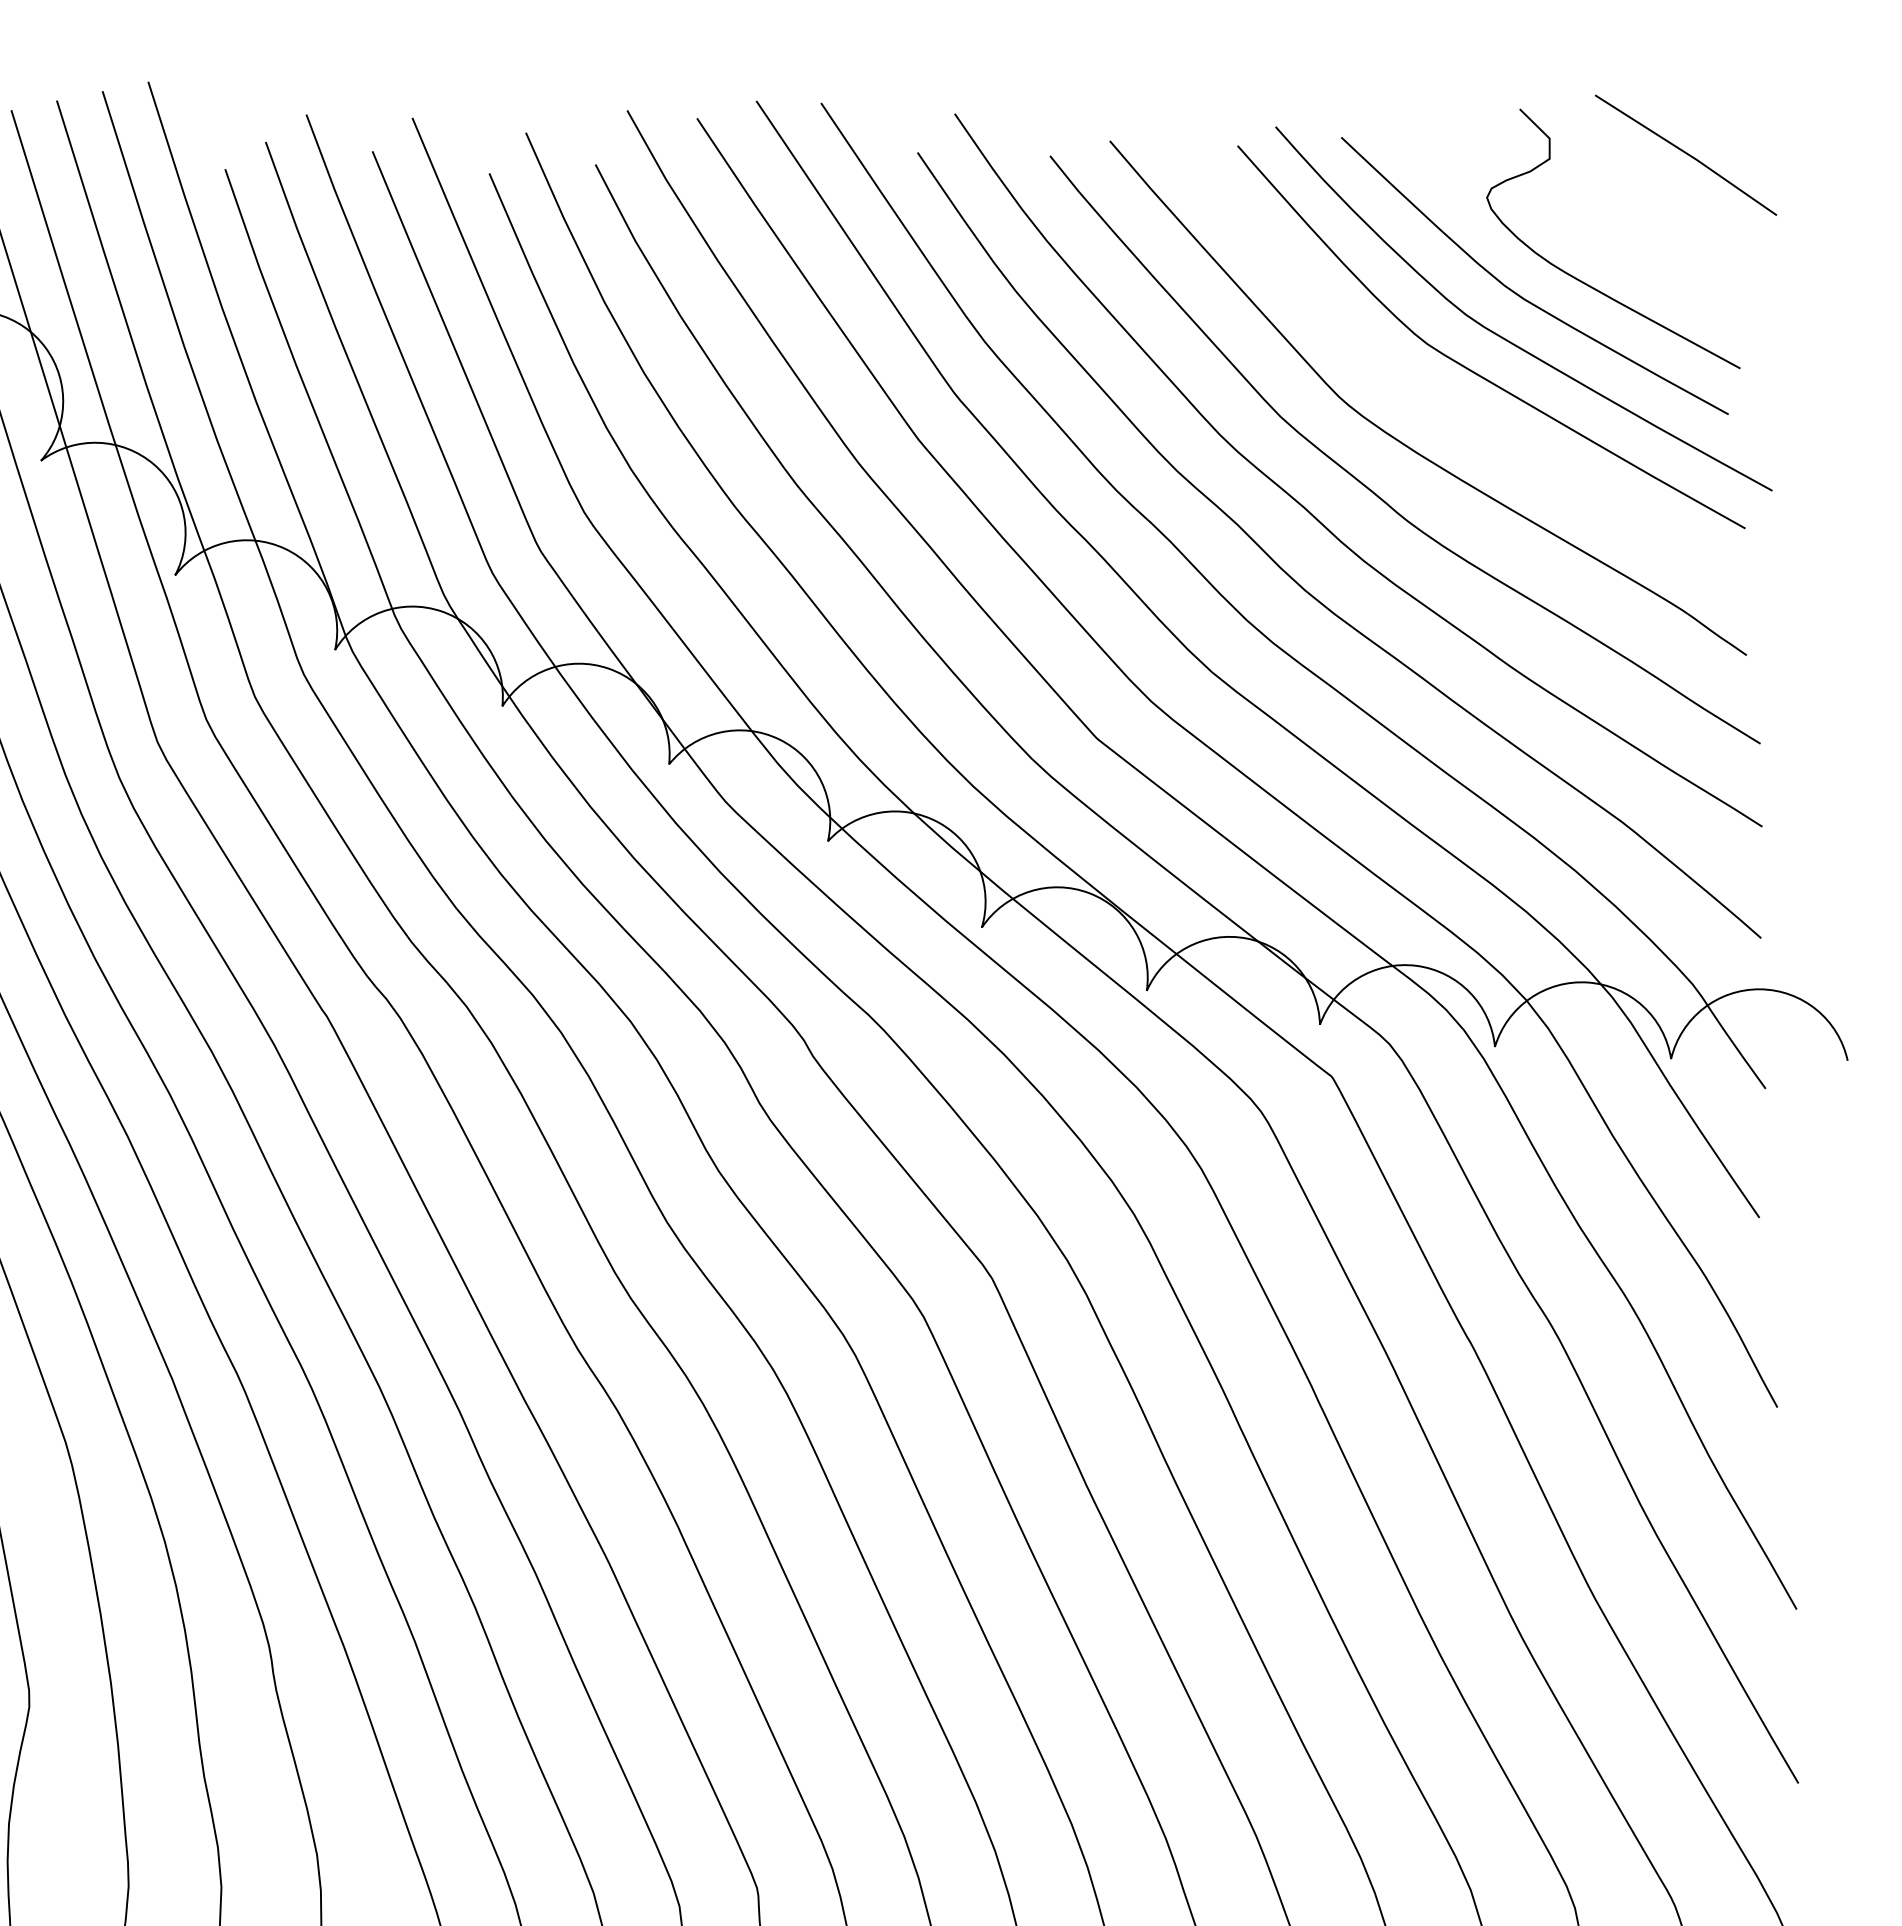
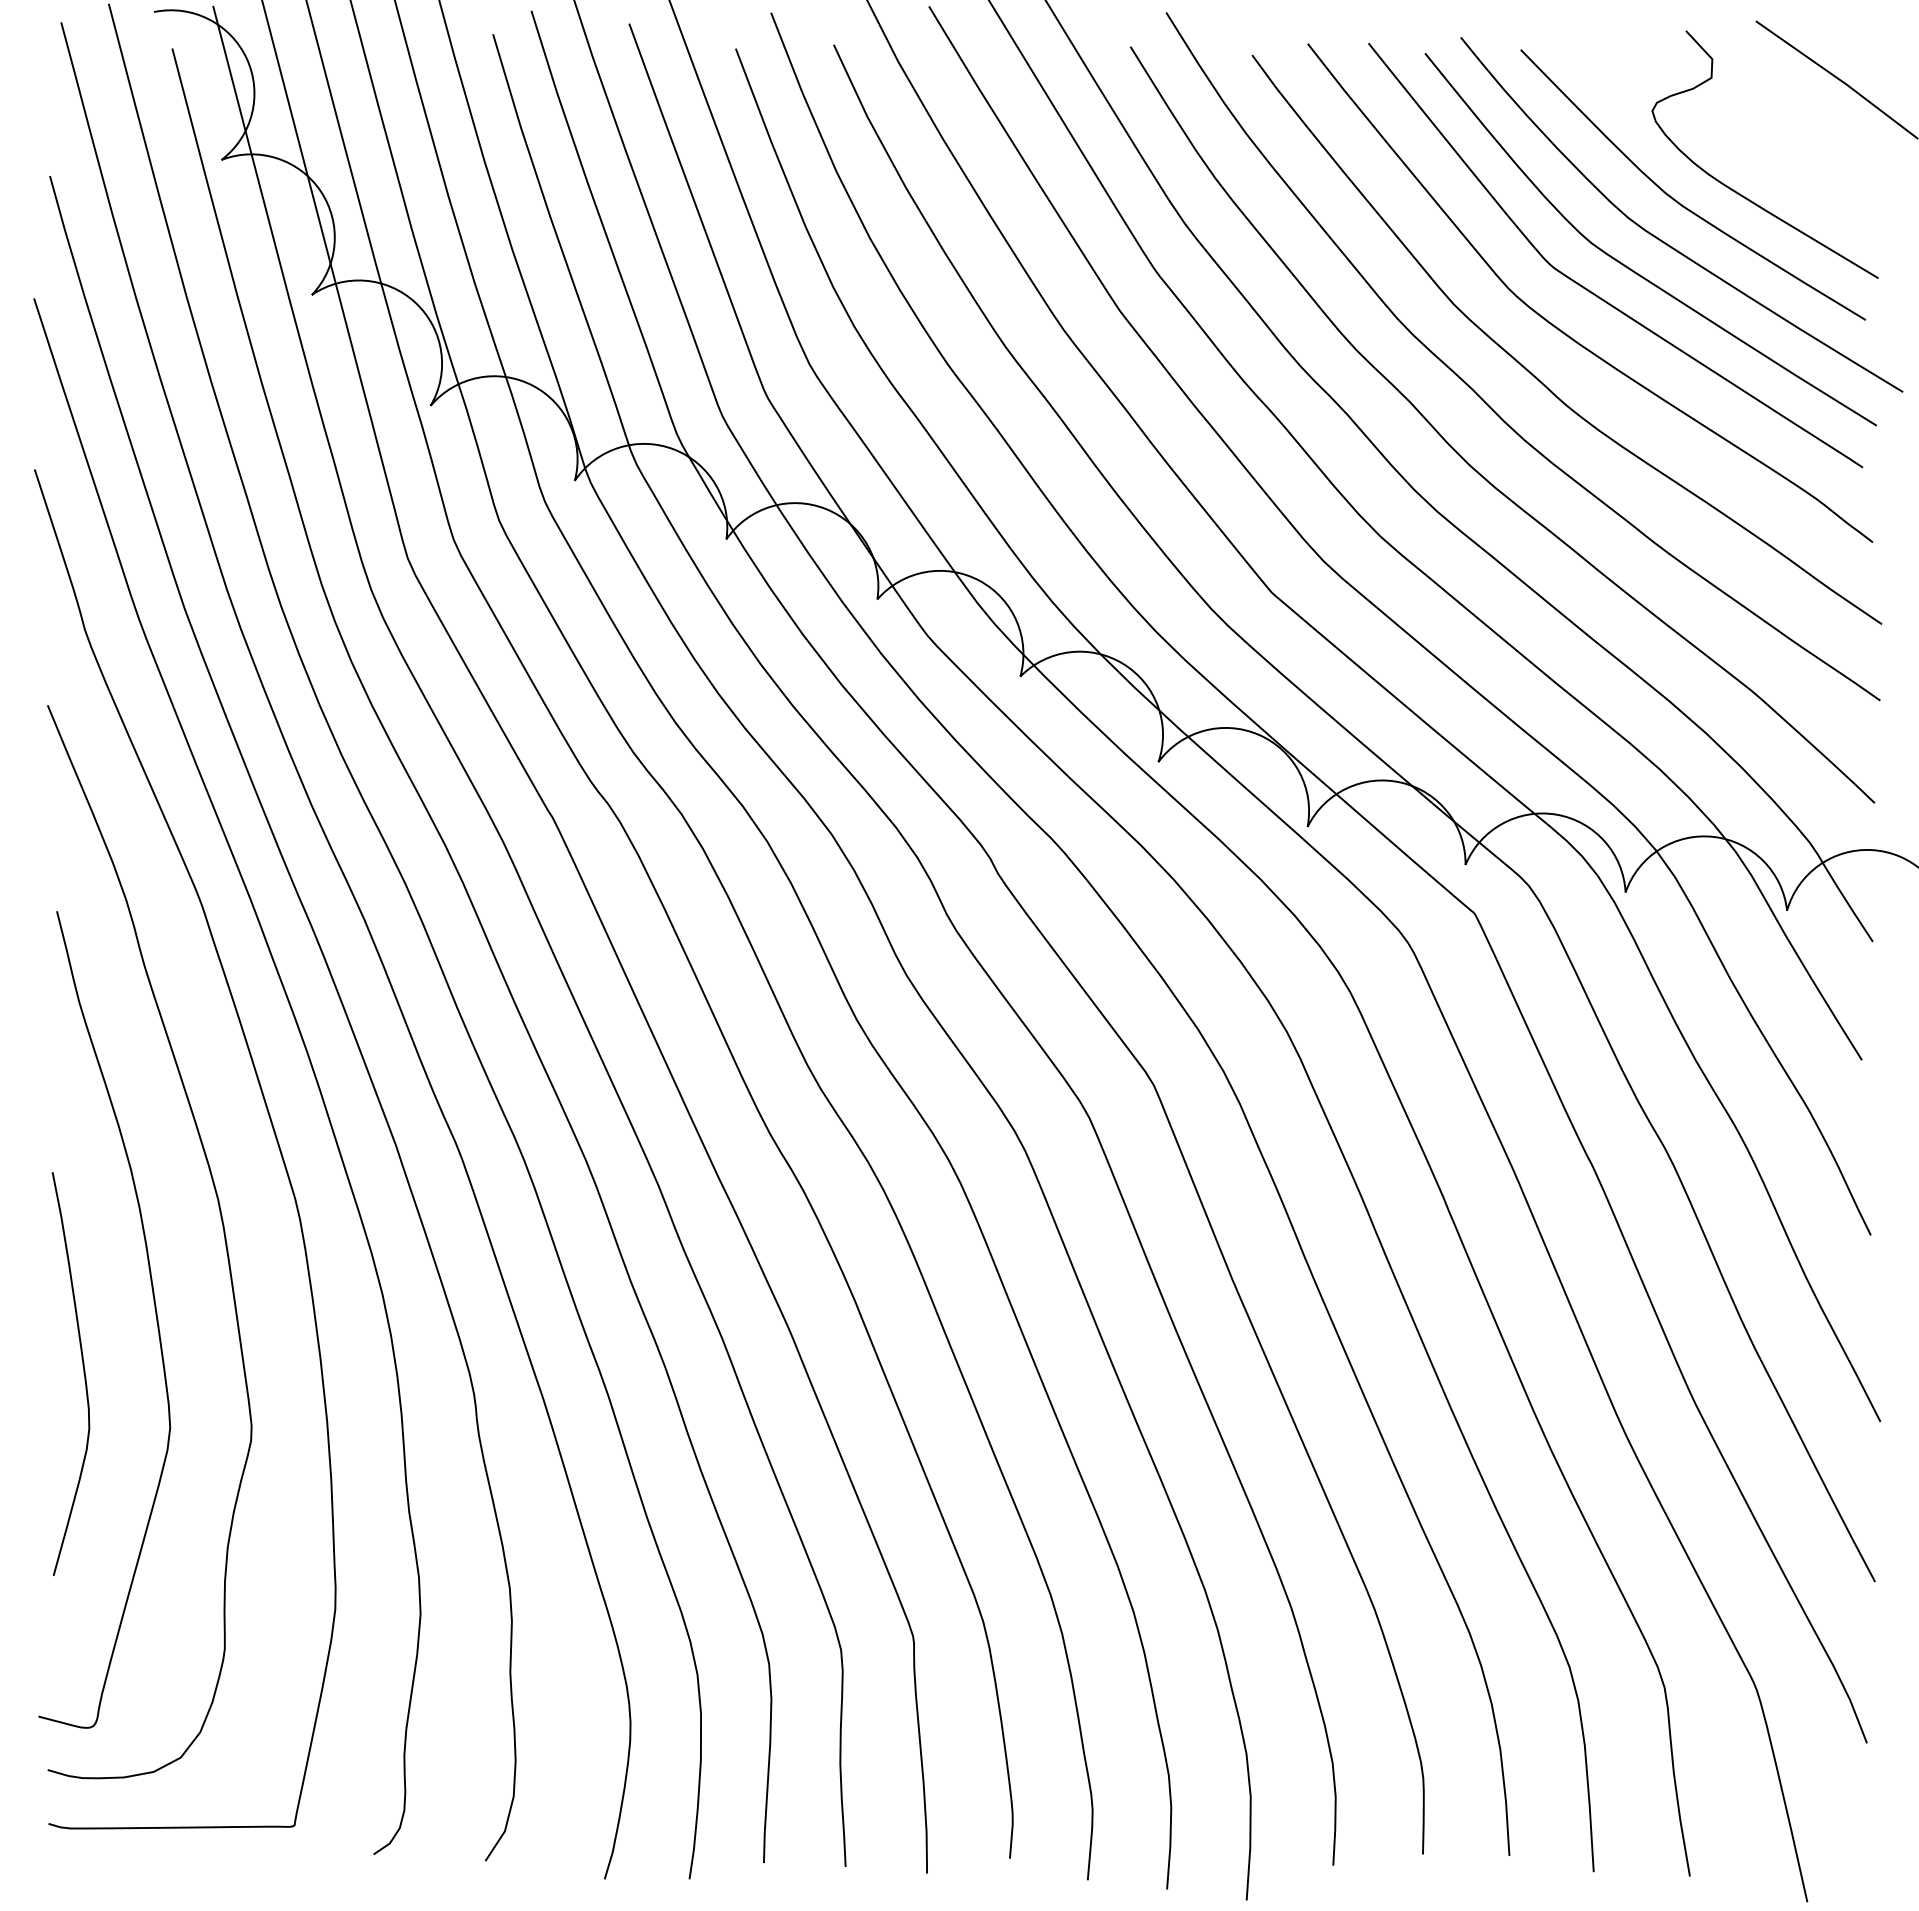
curve: (1428, 395) -> (1590, 290), added

